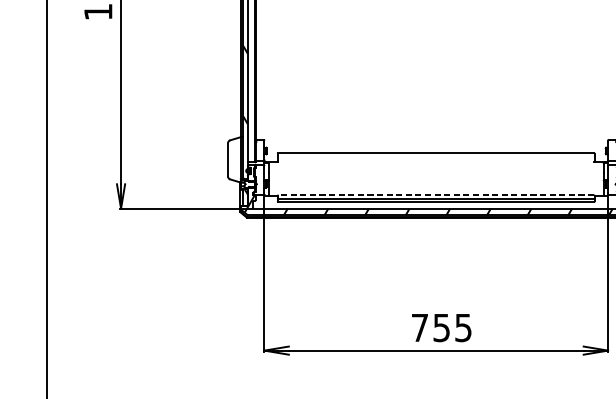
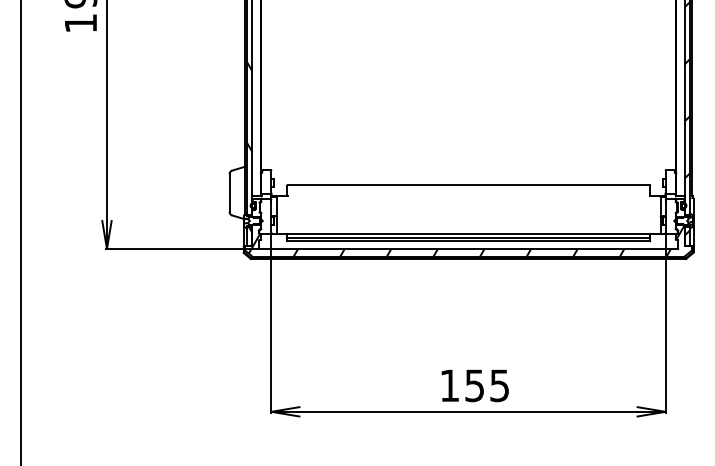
line: (436, 195) -> (468, 233), dashed -> solid
text: (419, 327) -> (449, 385), 755 -> 155

